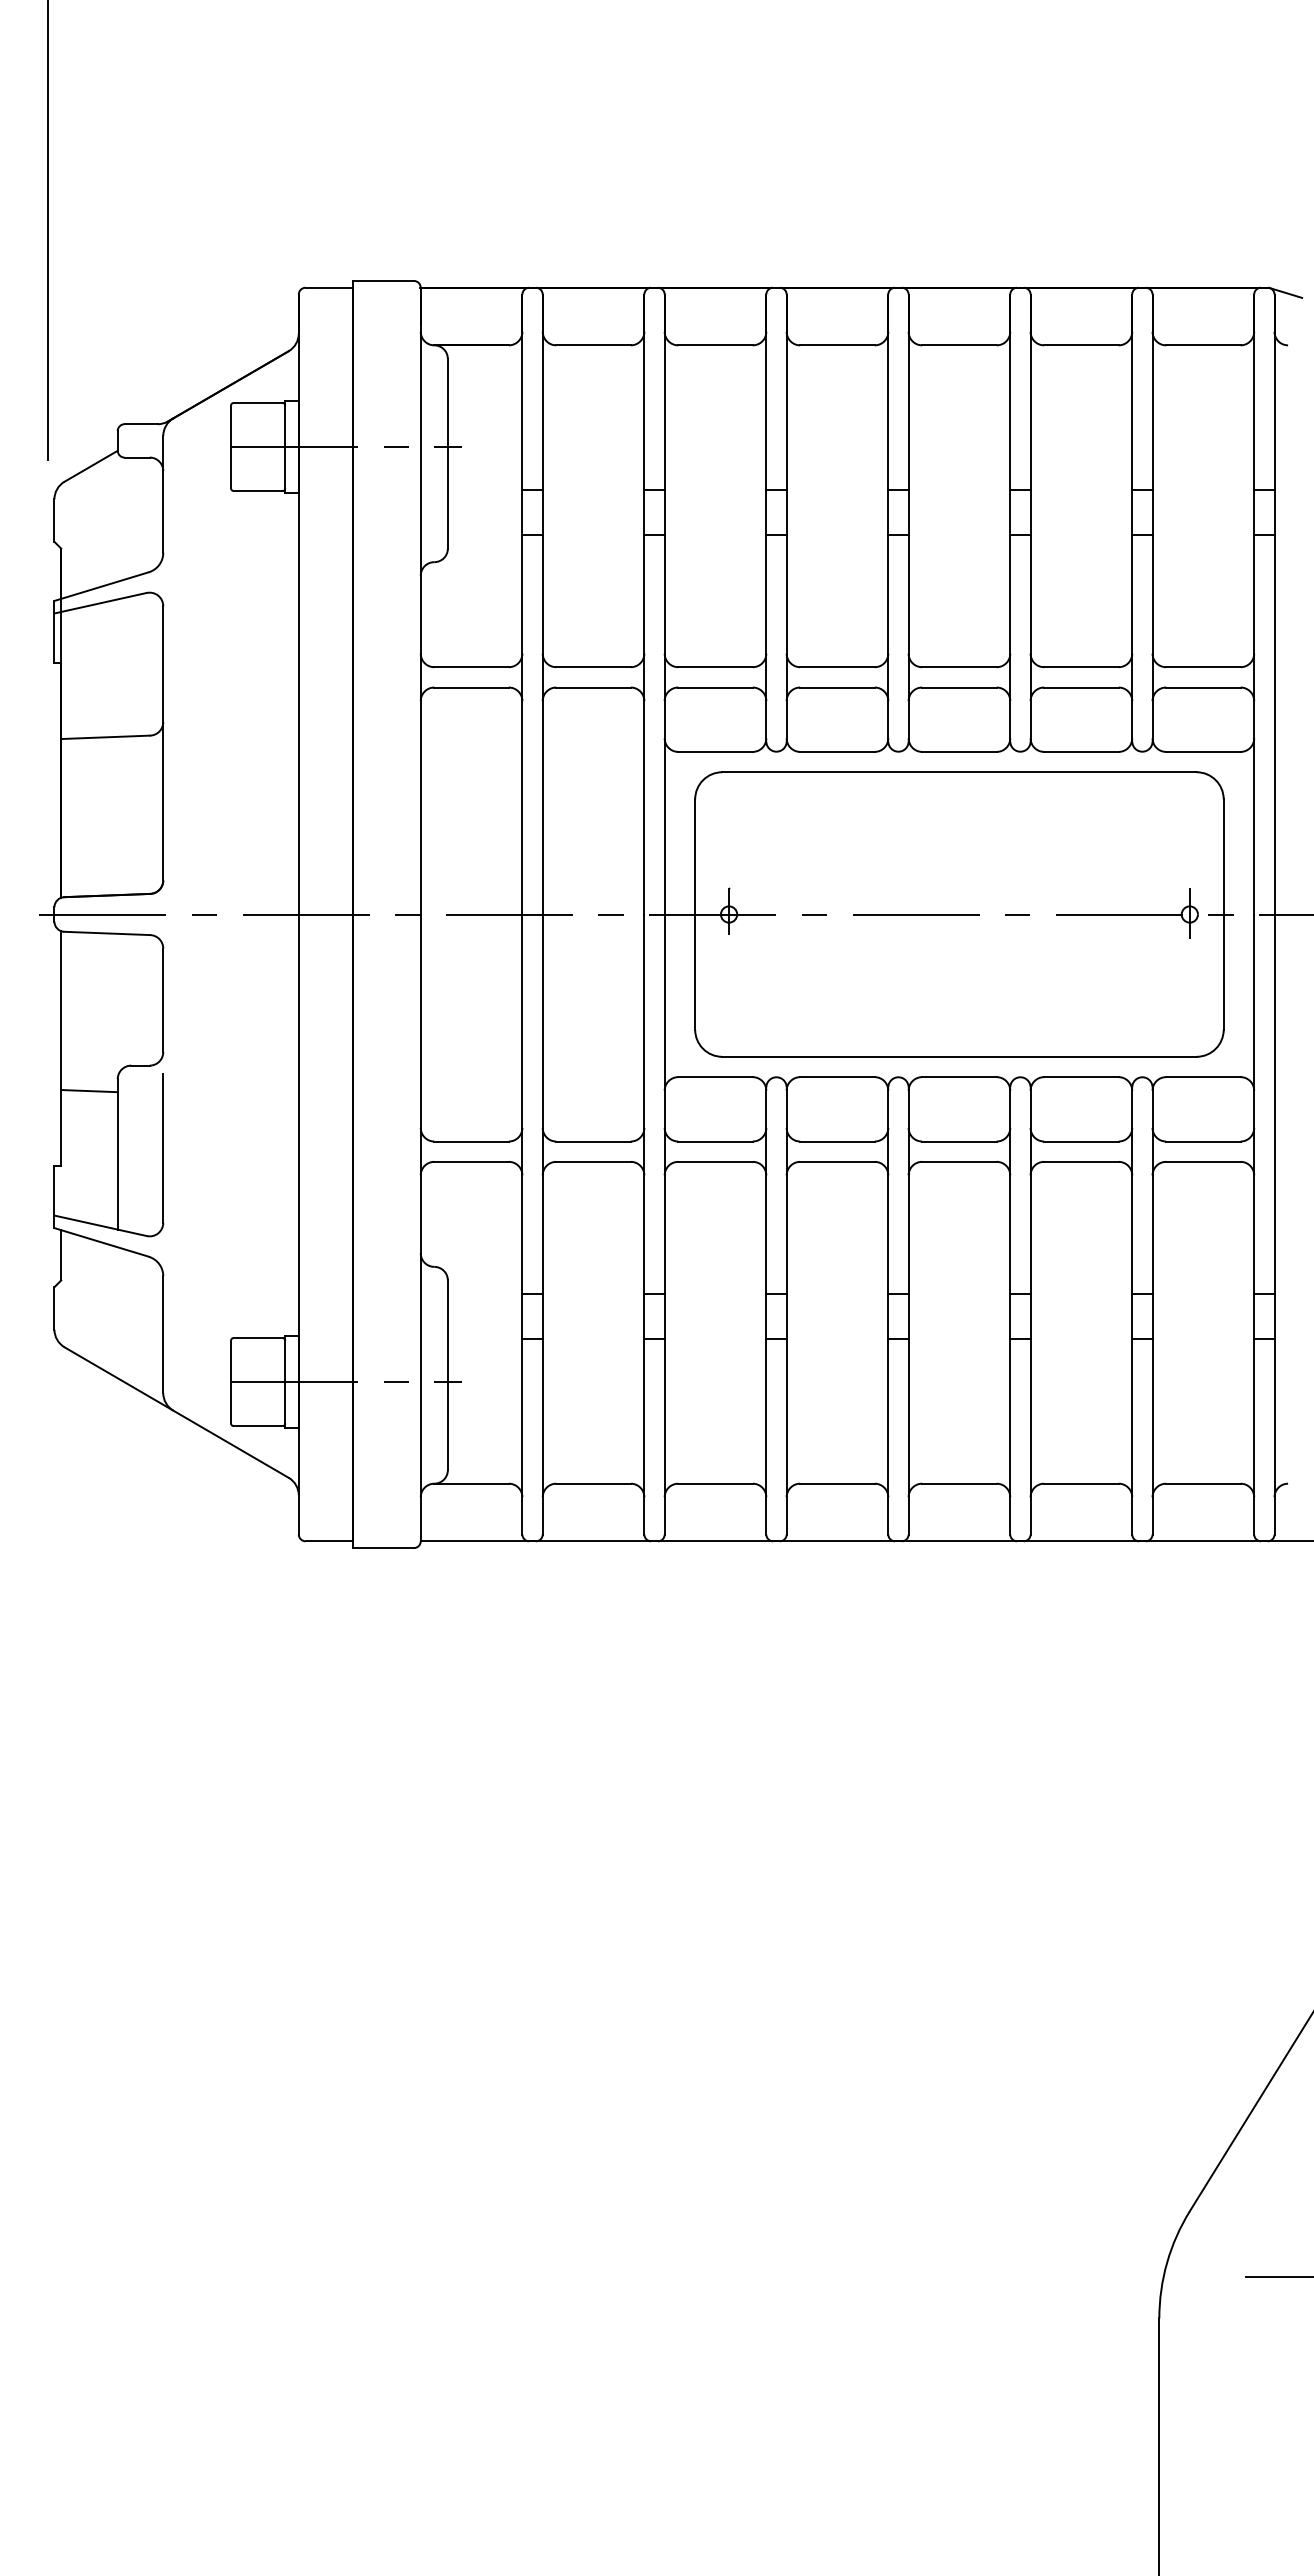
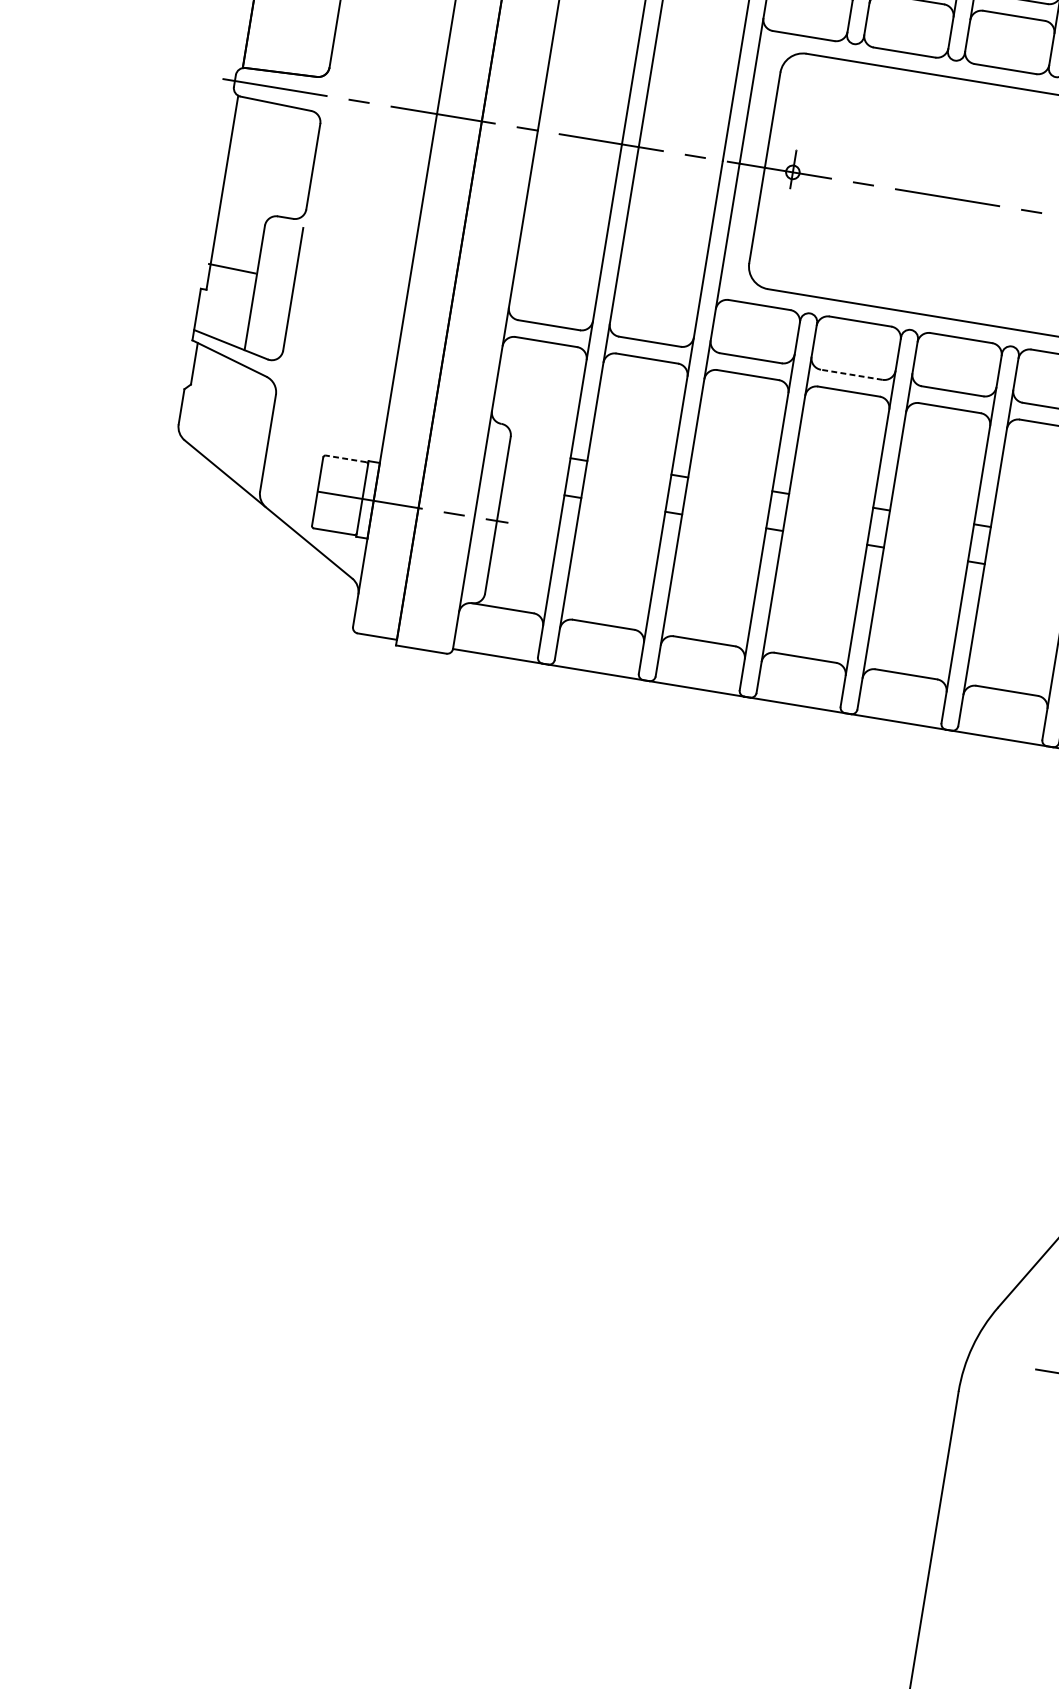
line: (89, 1091) -> (232, 269), moved
line: (836, 1141) -> (851, 374), solid -> dashed
line: (257, 1338) -> (345, 459), solid -> dashed

